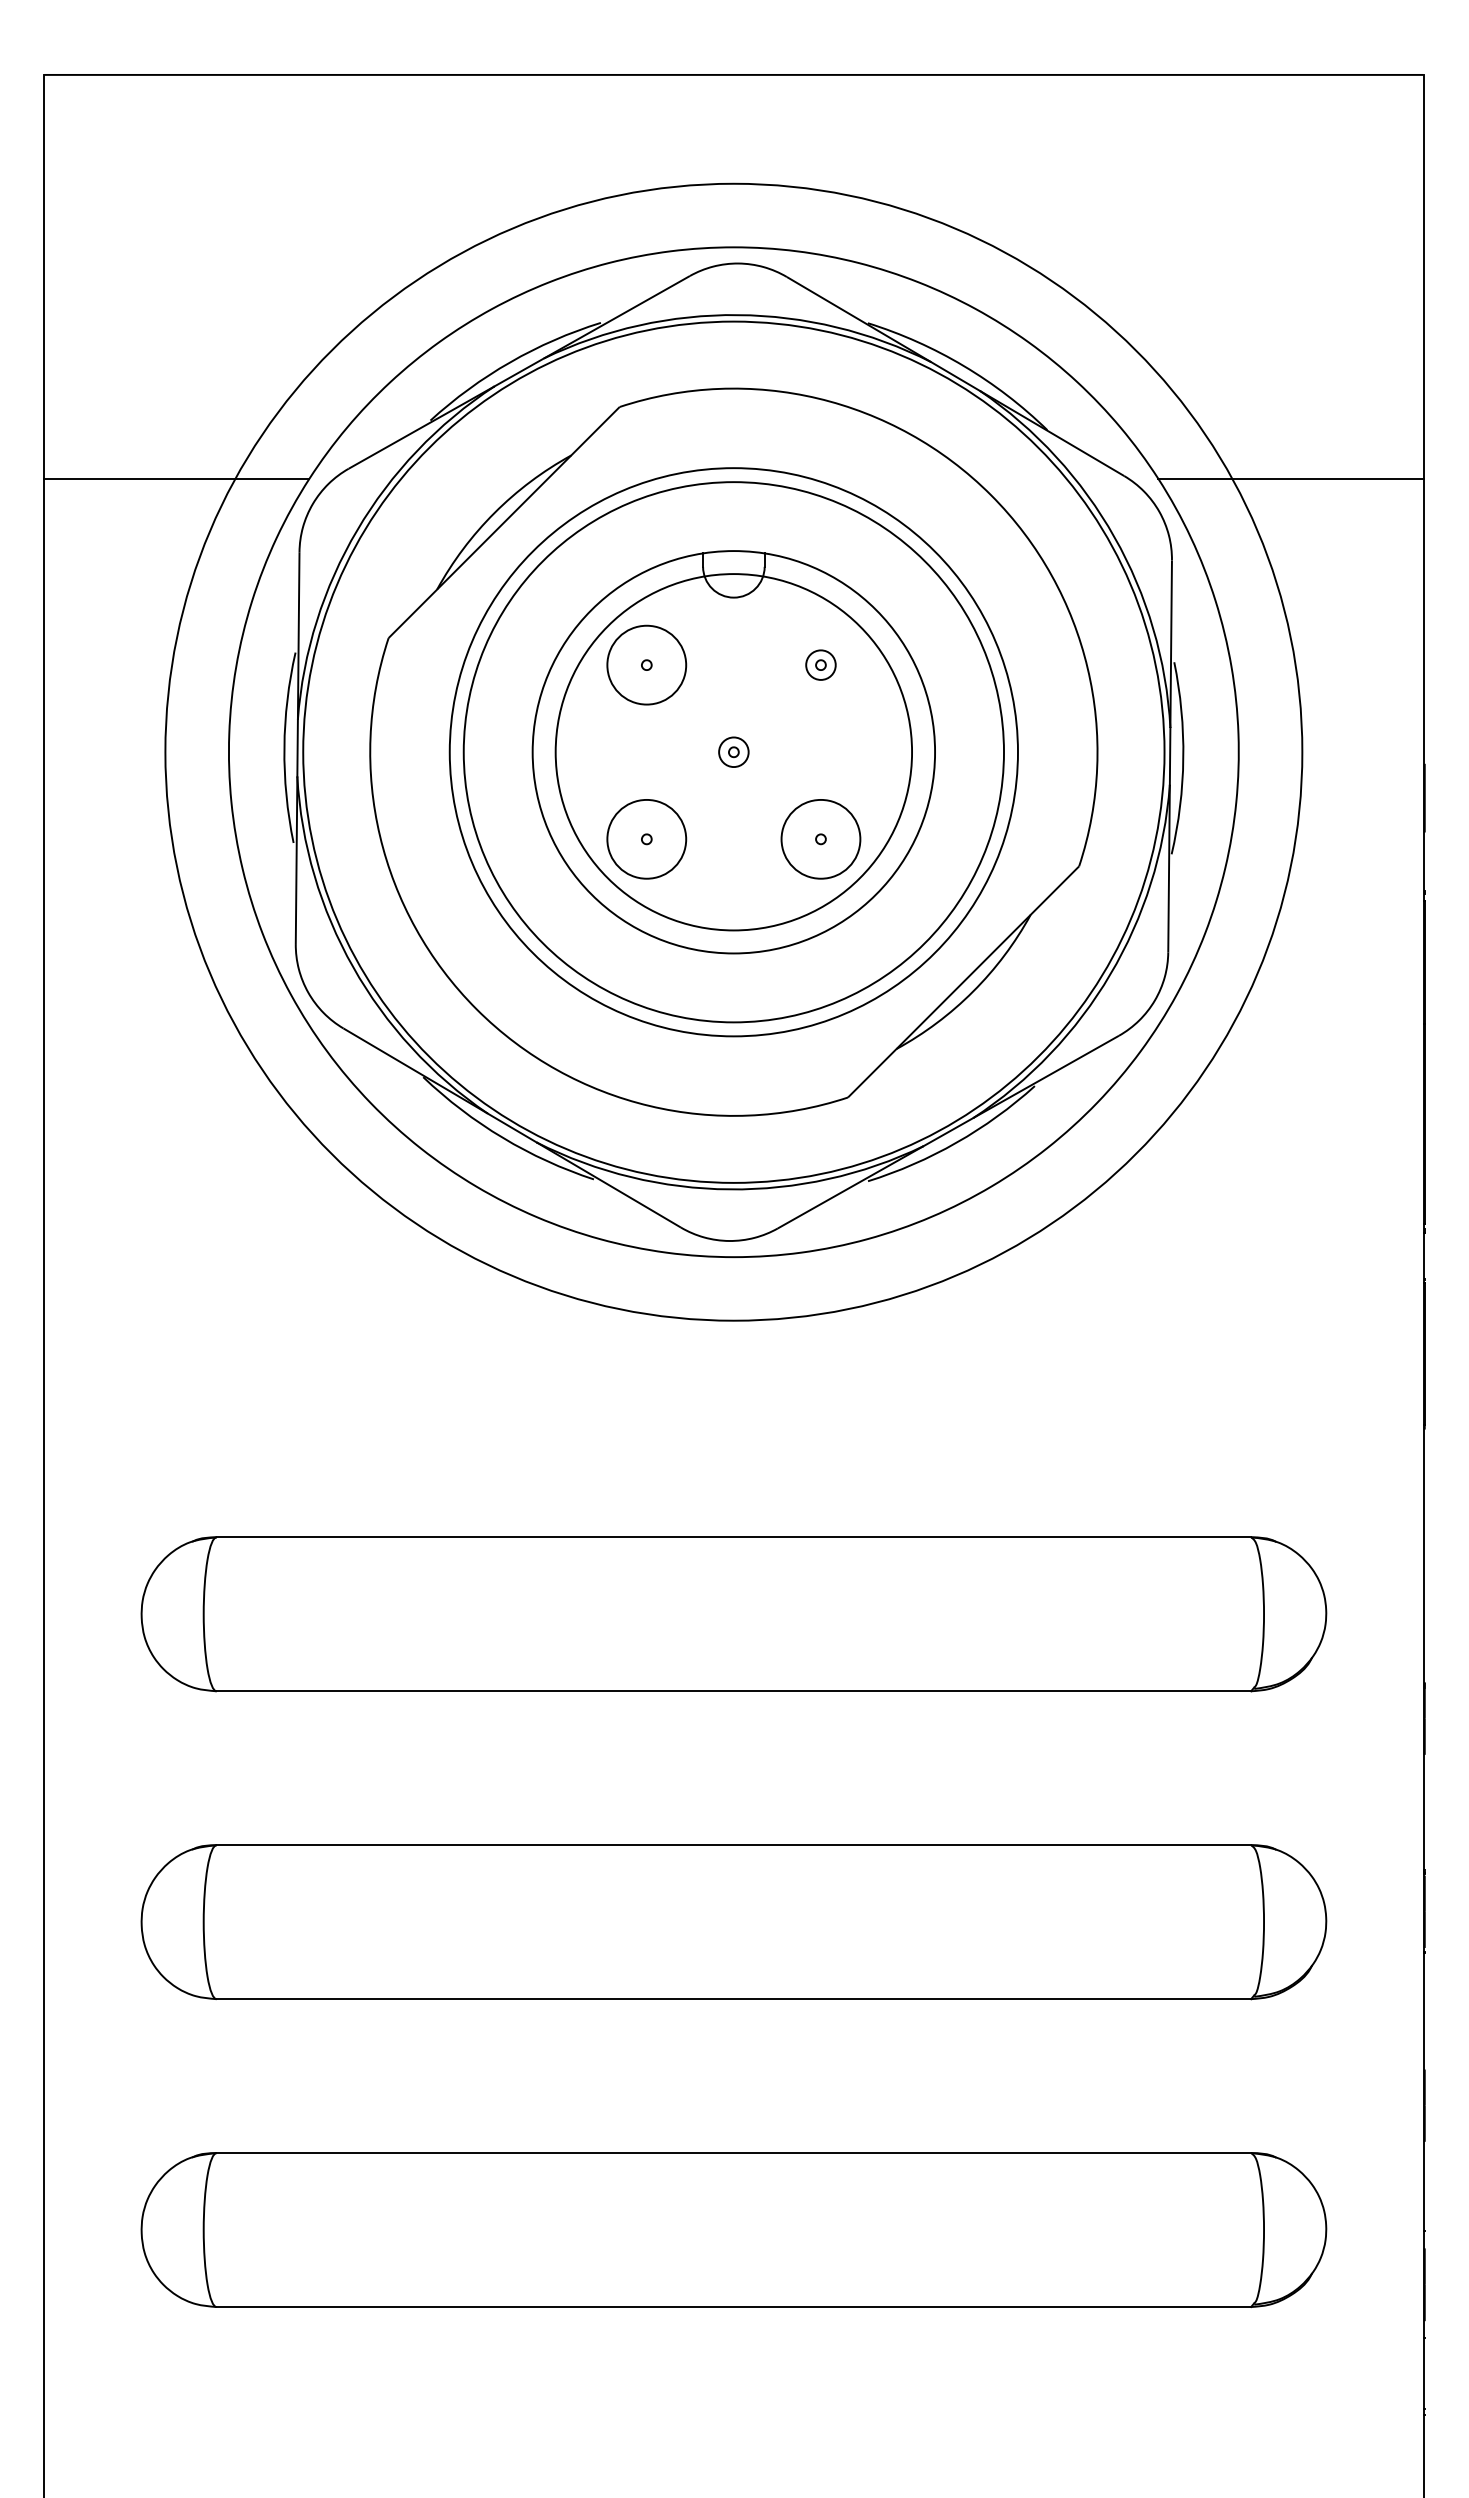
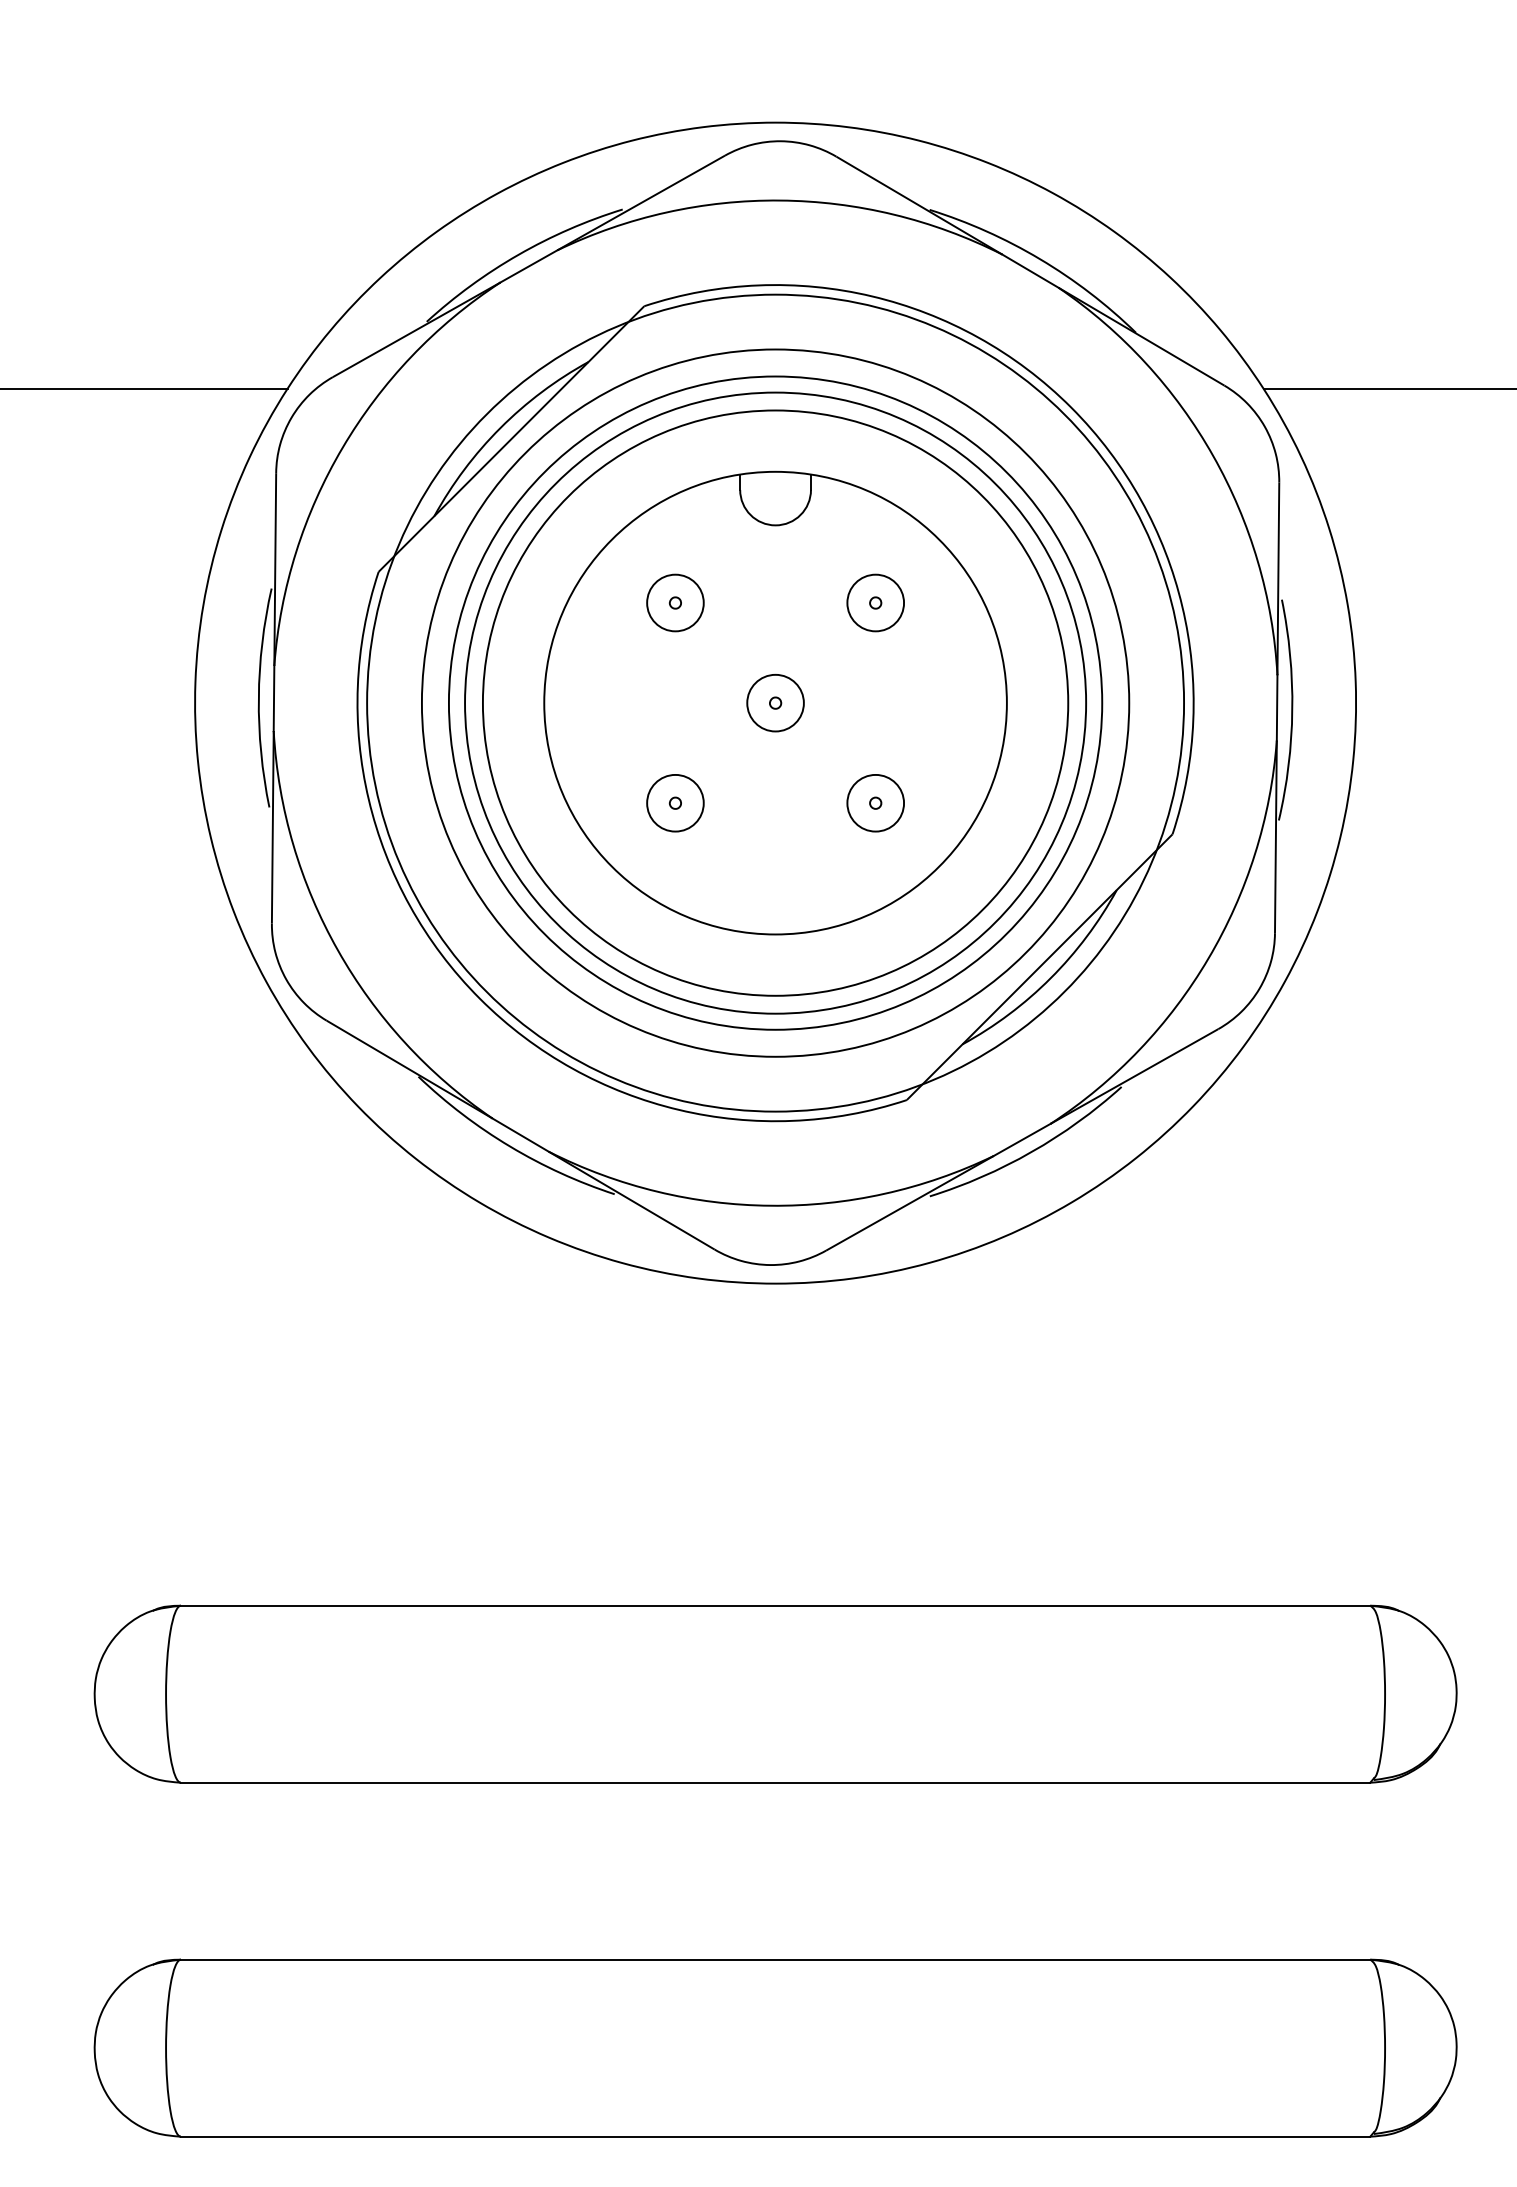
circle: (646, 664) -> (675, 602), size x0.62
circle: (820, 664) -> (875, 602), size x1.67
circle: (733, 751) -> (775, 702), size x0.62
circle: (733, 751) -> (775, 702), size x0.71
circle: (733, 751) -> (775, 702), size x1.43
circle: (733, 751) -> (775, 702), size x1.67
circle: (646, 838) -> (675, 802), size x0.62
circle: (820, 838) -> (875, 802), size x0.62

